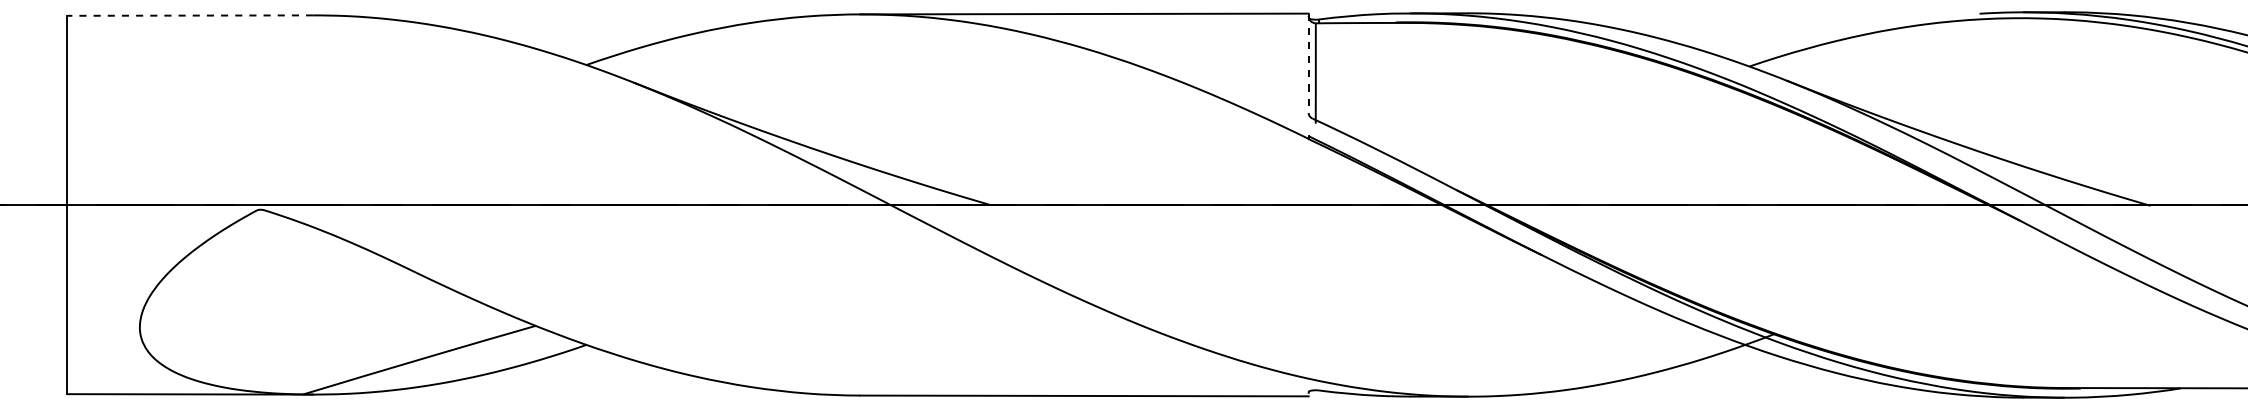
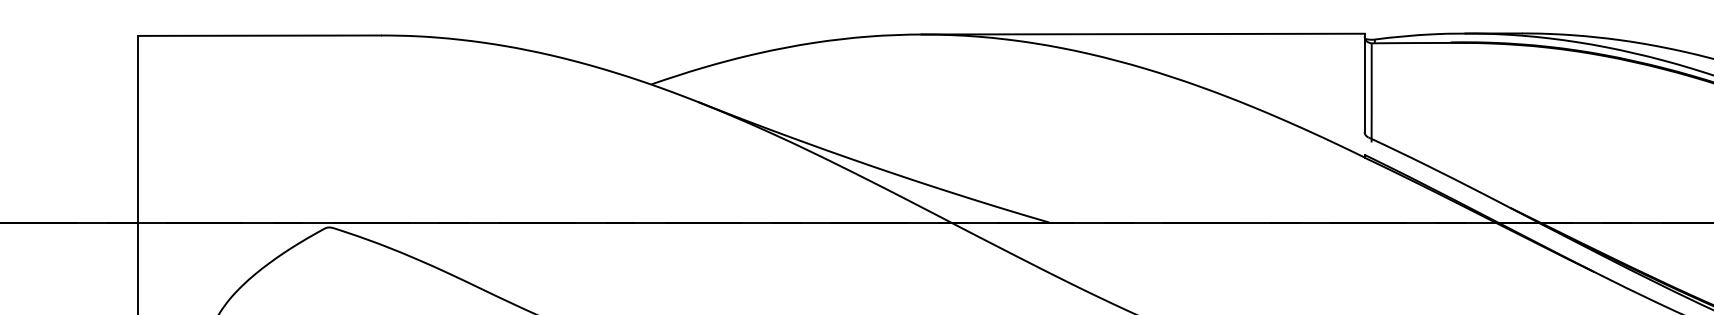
line: (190, 15) -> (259, 35), dashed -> solid
line: (1308, 63) -> (1364, 83), dashed -> solid

